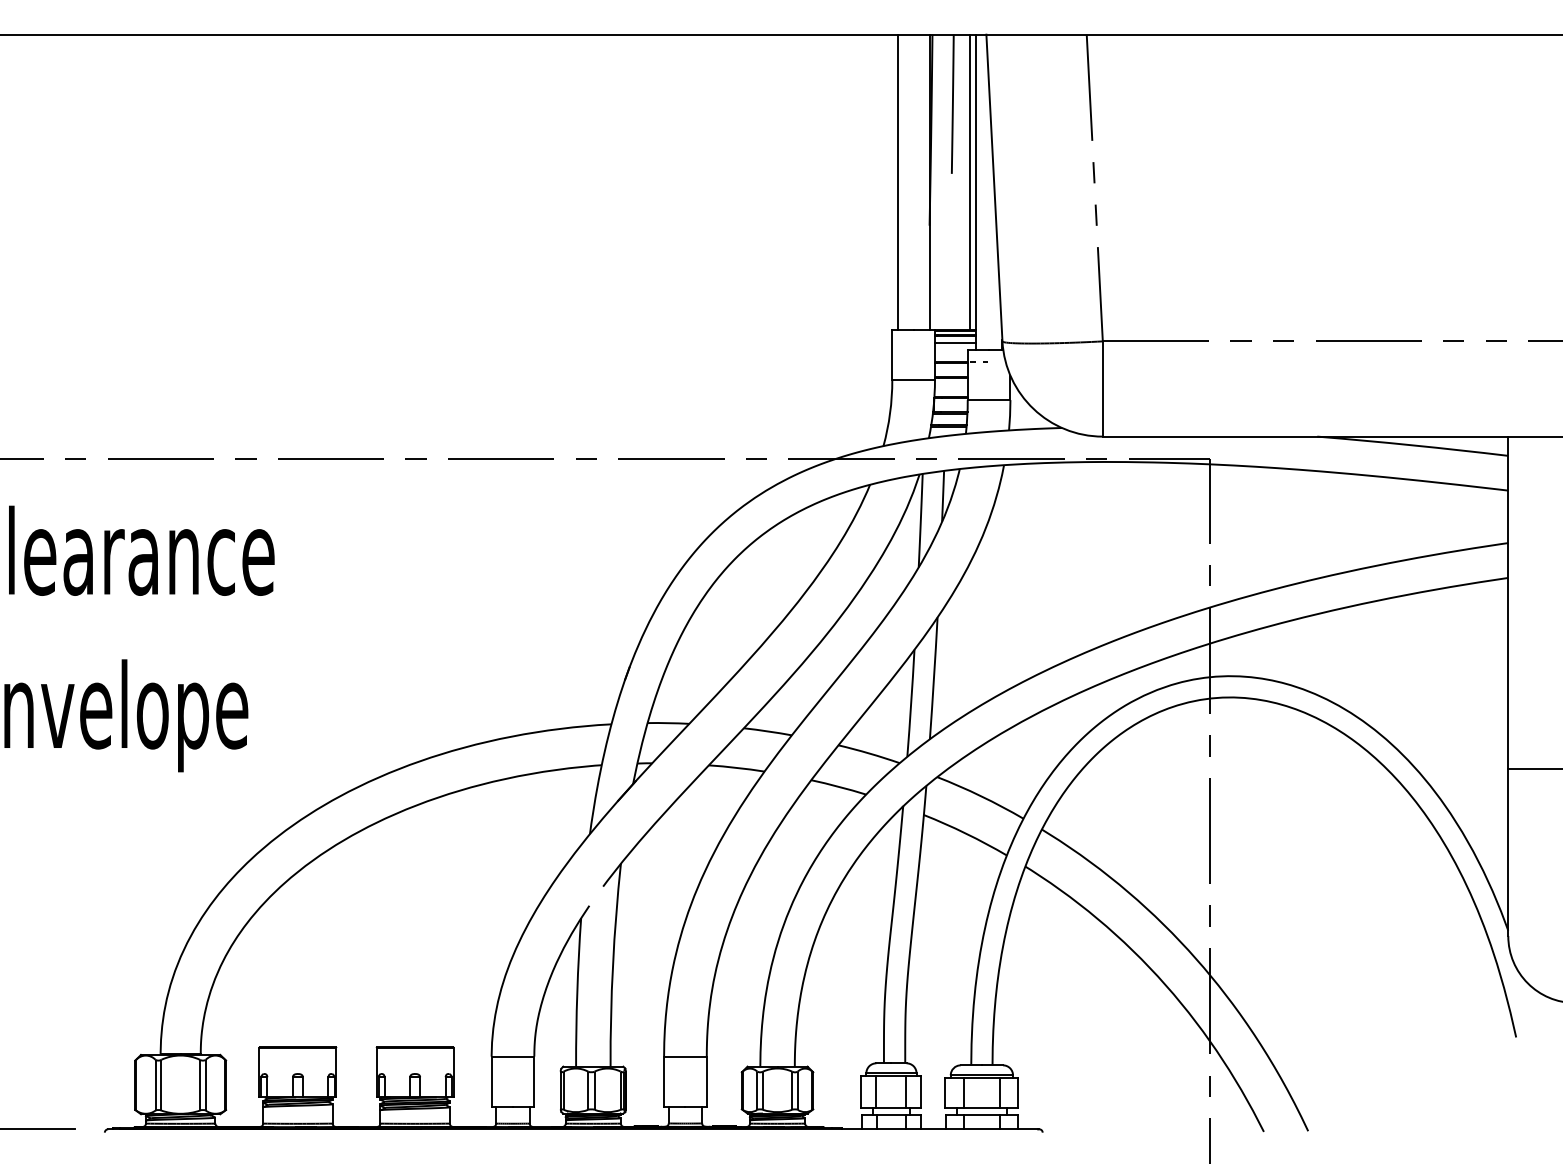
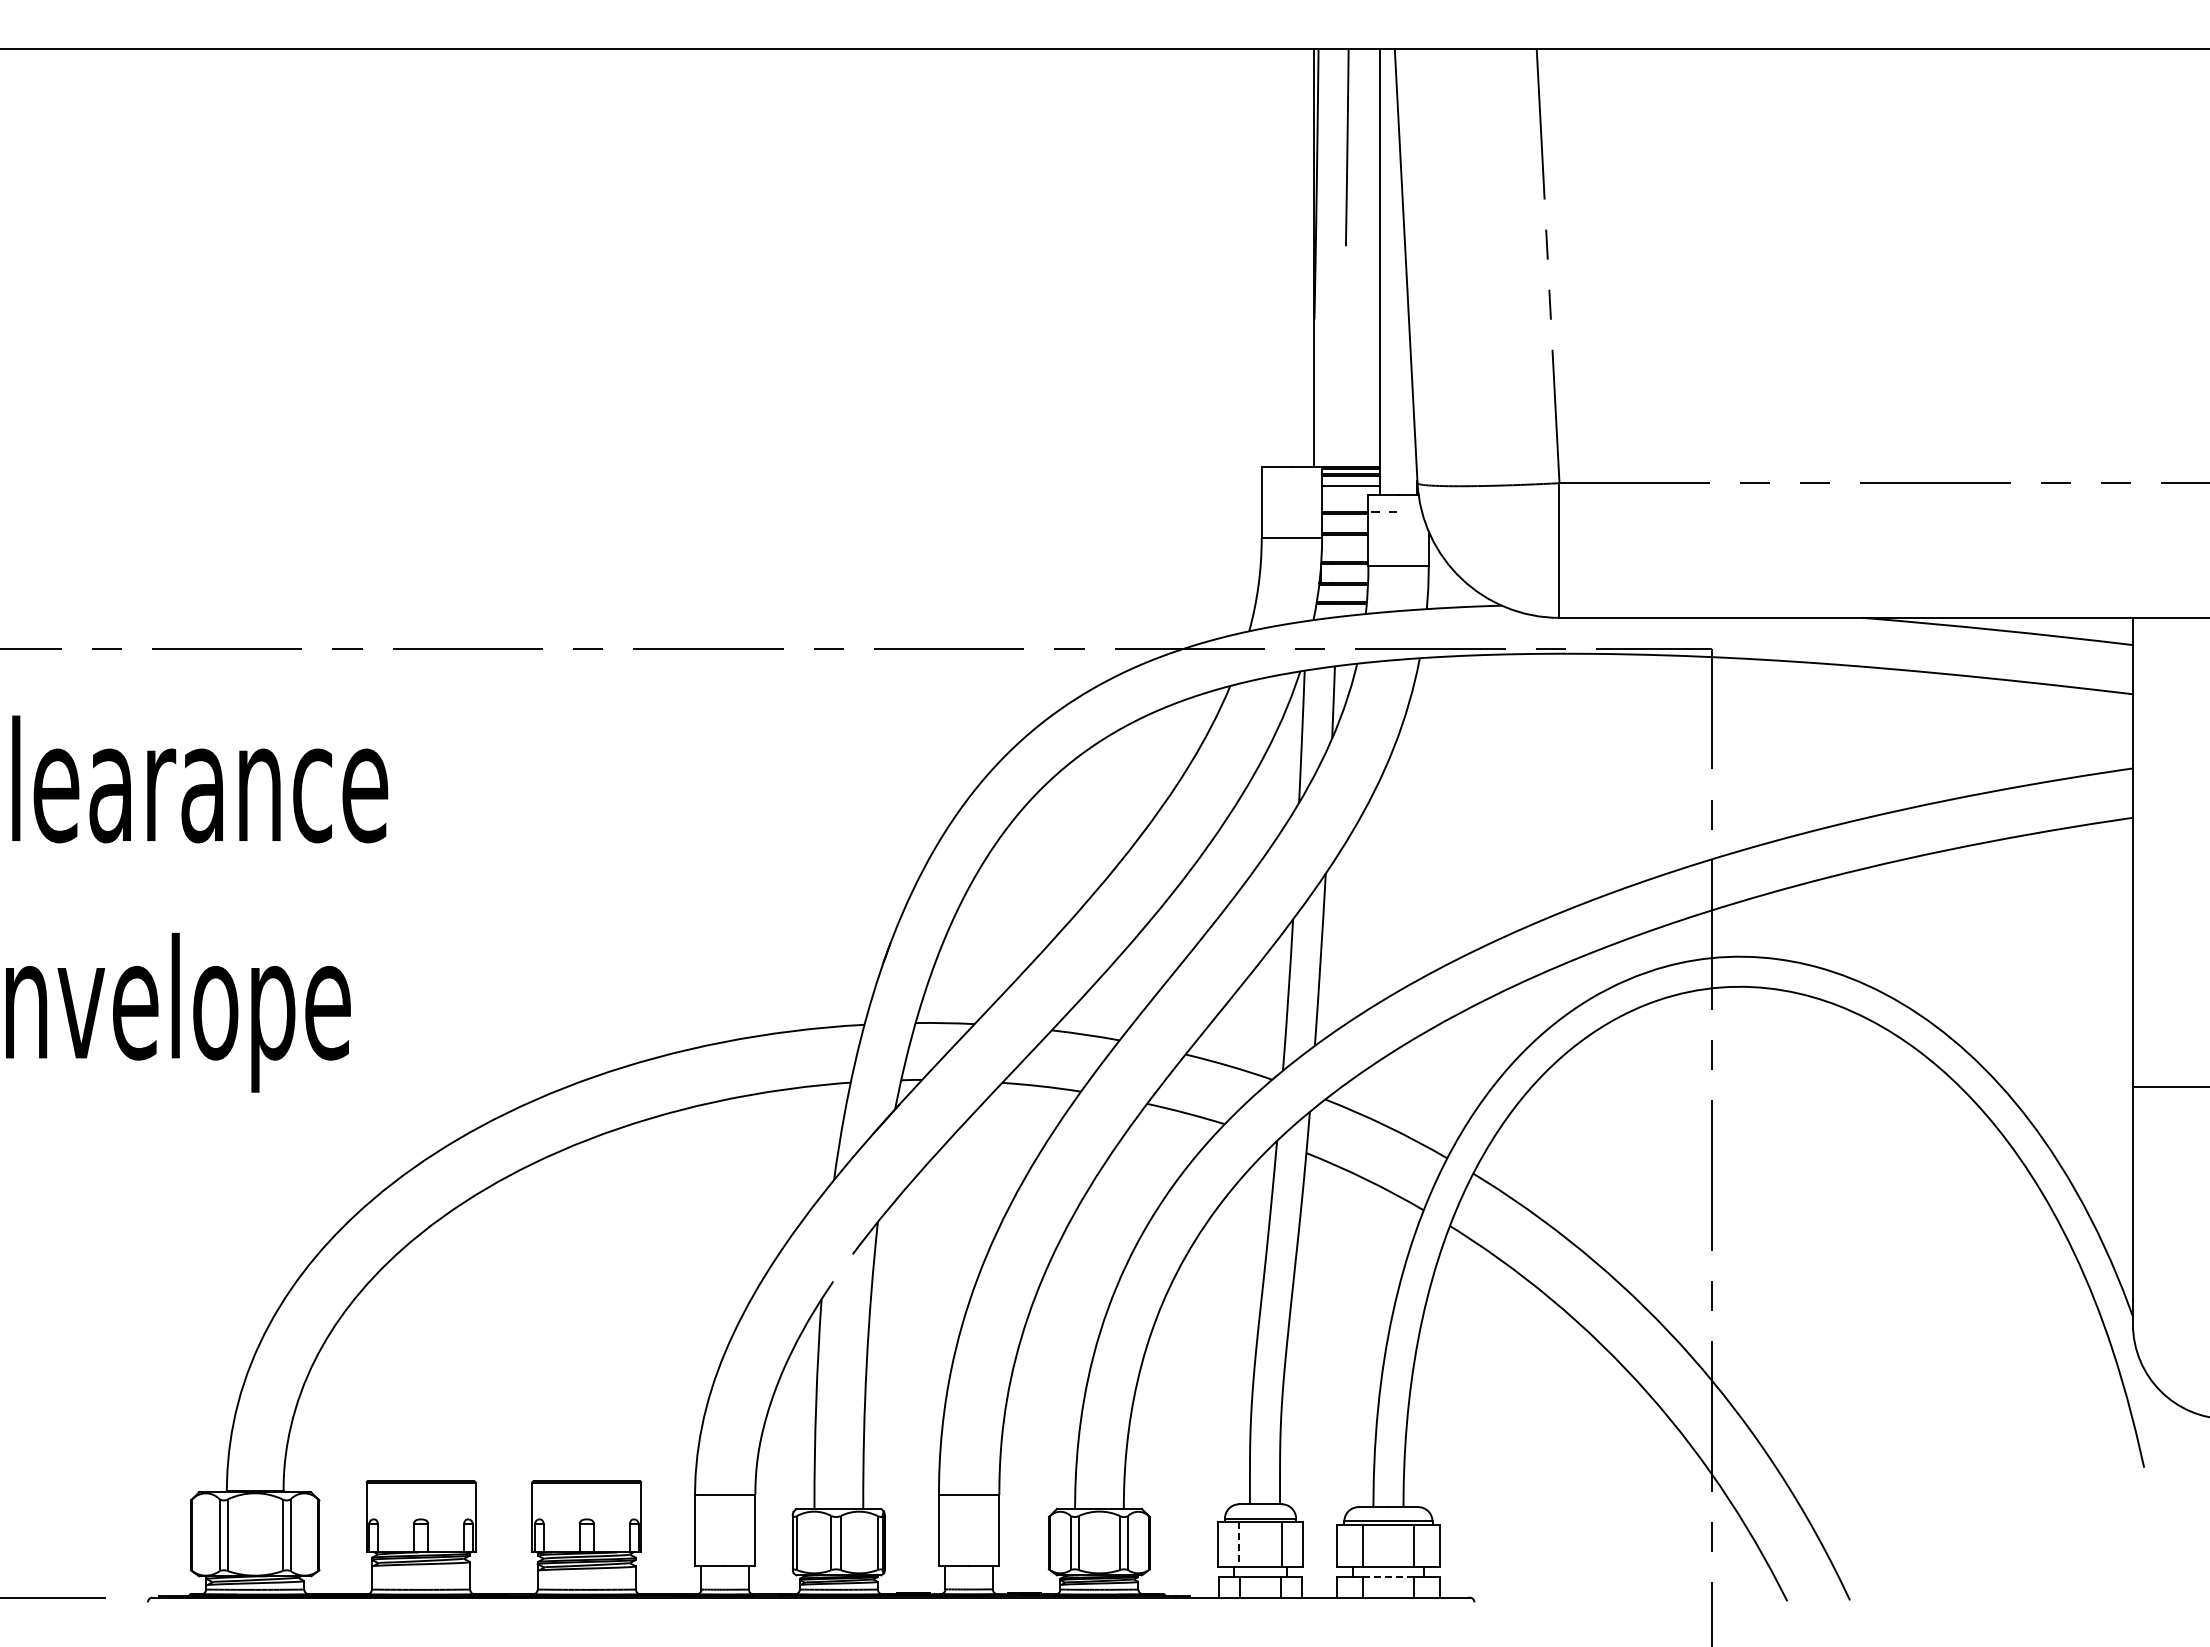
line: (897, 181) -> (1269, 257), removed
line: (970, 181) -> (1372, 257), removed
line: (876, 1091) -> (1239, 1544), solid -> dashed
line: (981, 1114) -> (1388, 1576), solid -> dashed

